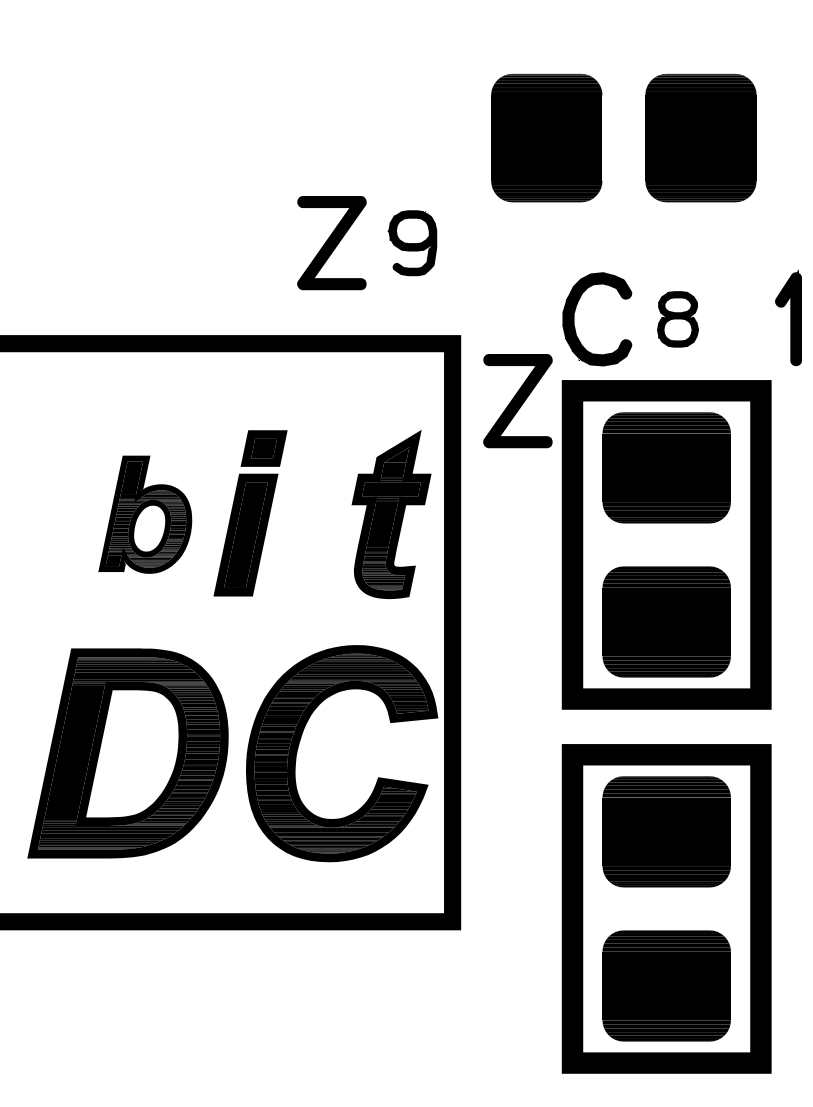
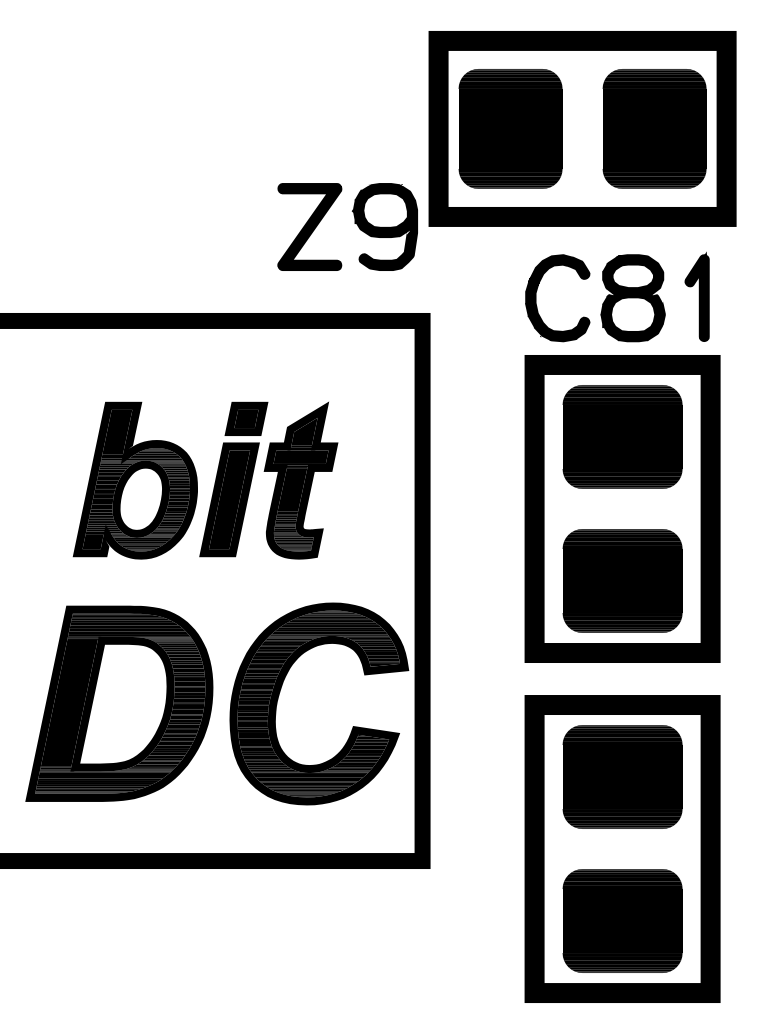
part: (623, 137) -> (582, 128), added
part: (412, 243) -> (385, 227), size x1.43
part: (788, 317) -> (697, 296), moved
part: (677, 319) -> (632, 298), size x1.67
part: (517, 401) -> (483, 375), removed
part: (145, 514) -> (135, 480), size x1.43
part: (391, 514) -> (301, 480), moved

